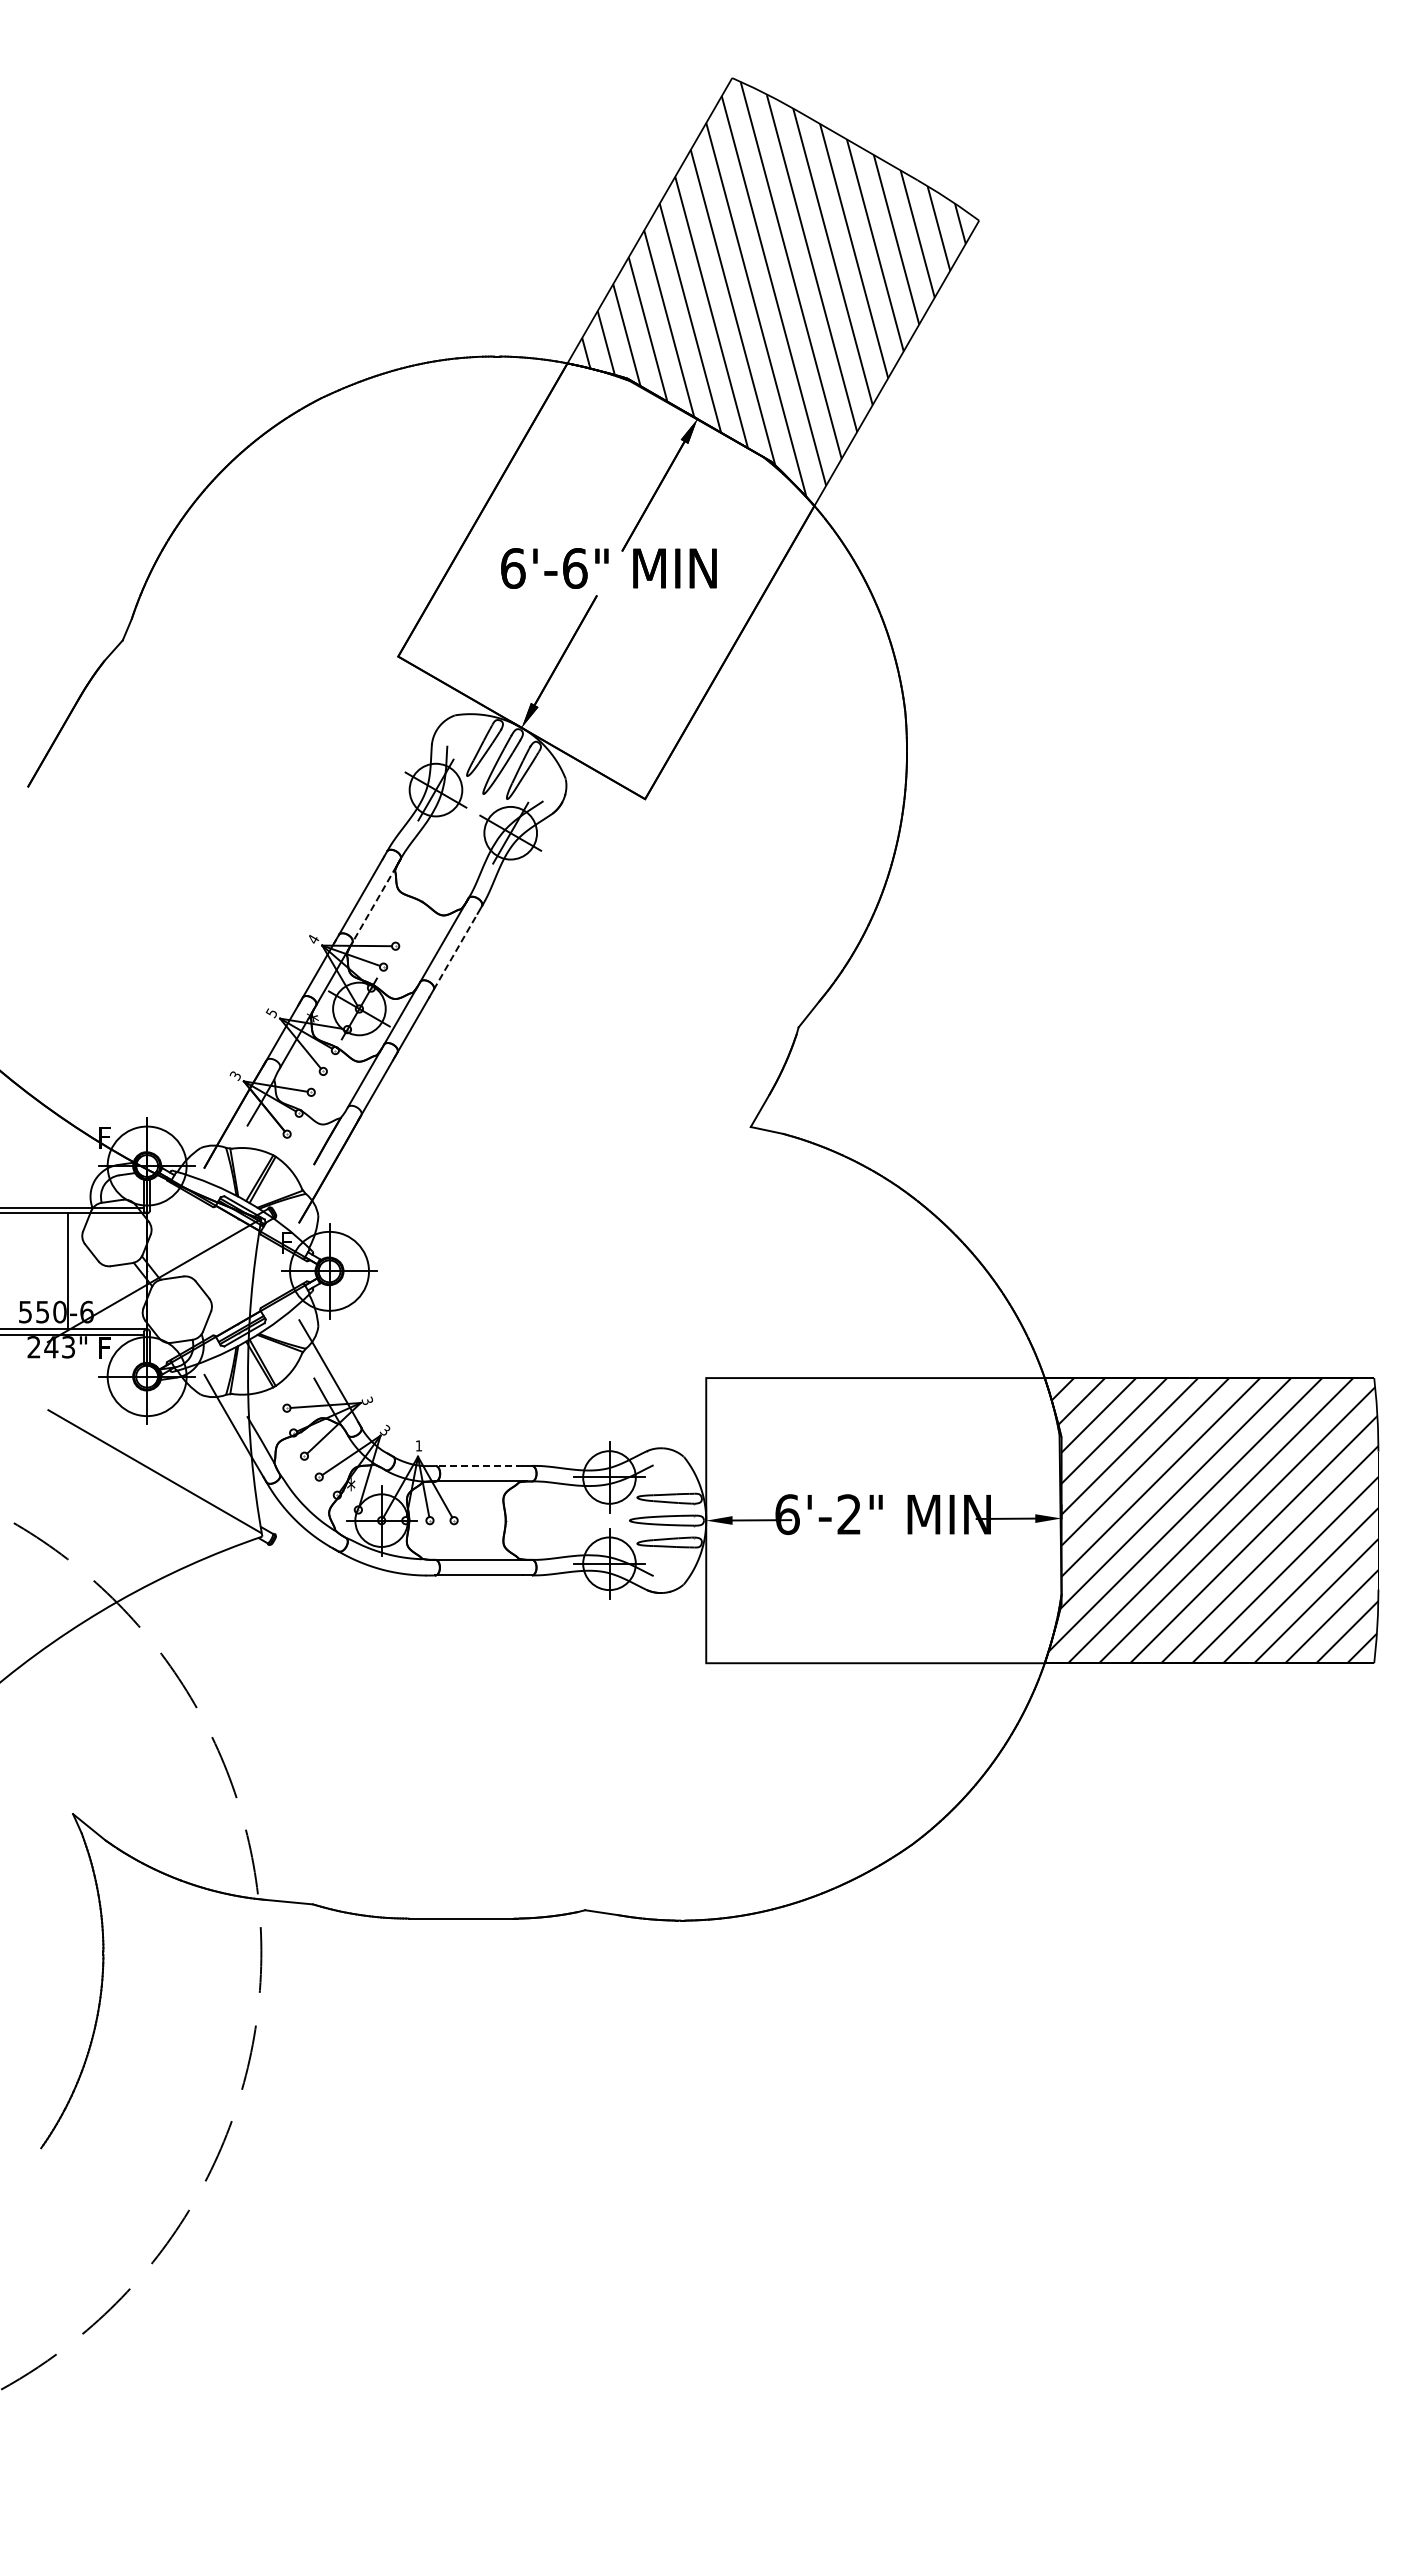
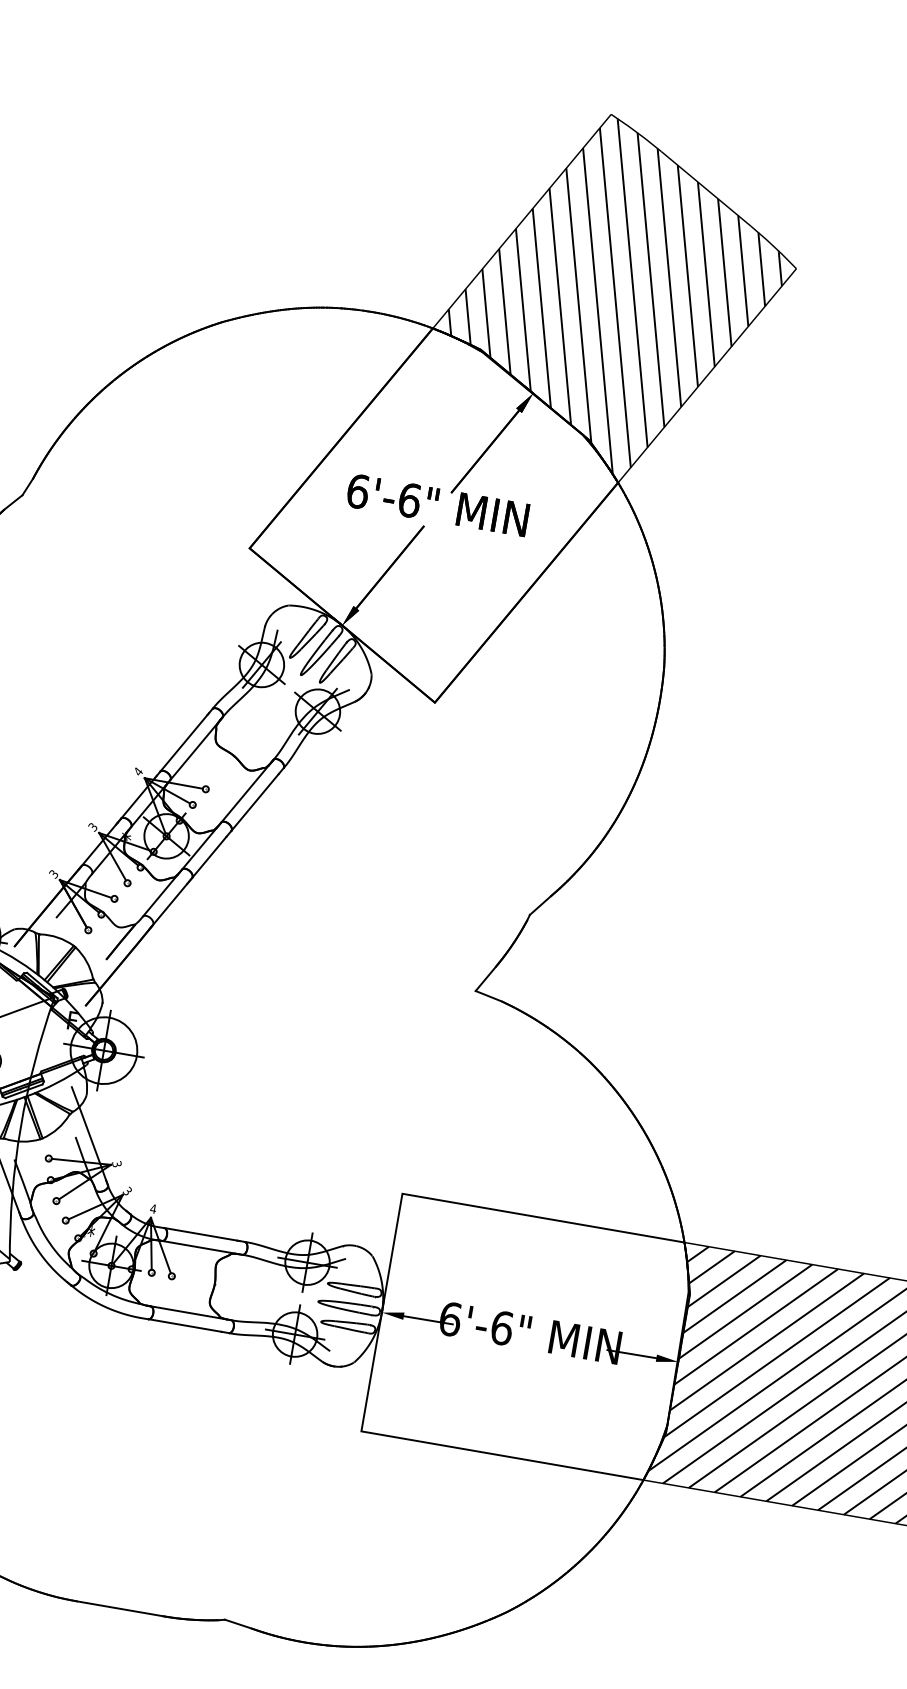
line: (374, 904) -> (194, 751), dashed -> solid
line: (455, 951) -> (254, 802), dashed -> solid
text: (271, 1011) -> (93, 825), 5 -> 3
text: (418, 1445) -> (153, 1208), 1 -> 4
line: (479, 1465) -> (200, 1233), dashed -> solid
text: (849, 1514) -> (502, 1328), 6'-2" -> 6'-6"

